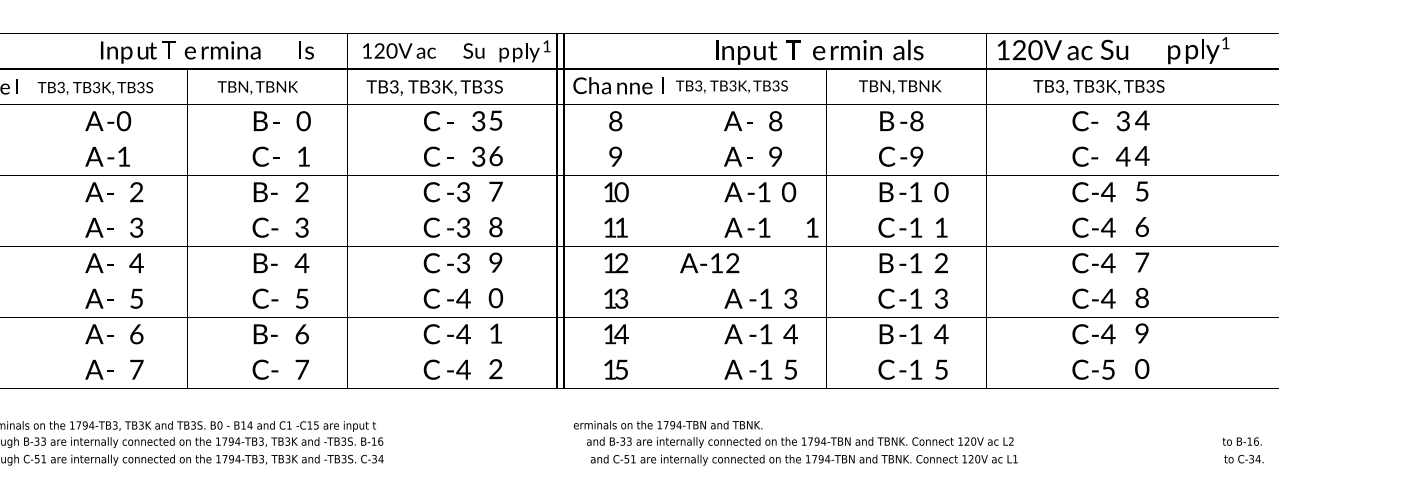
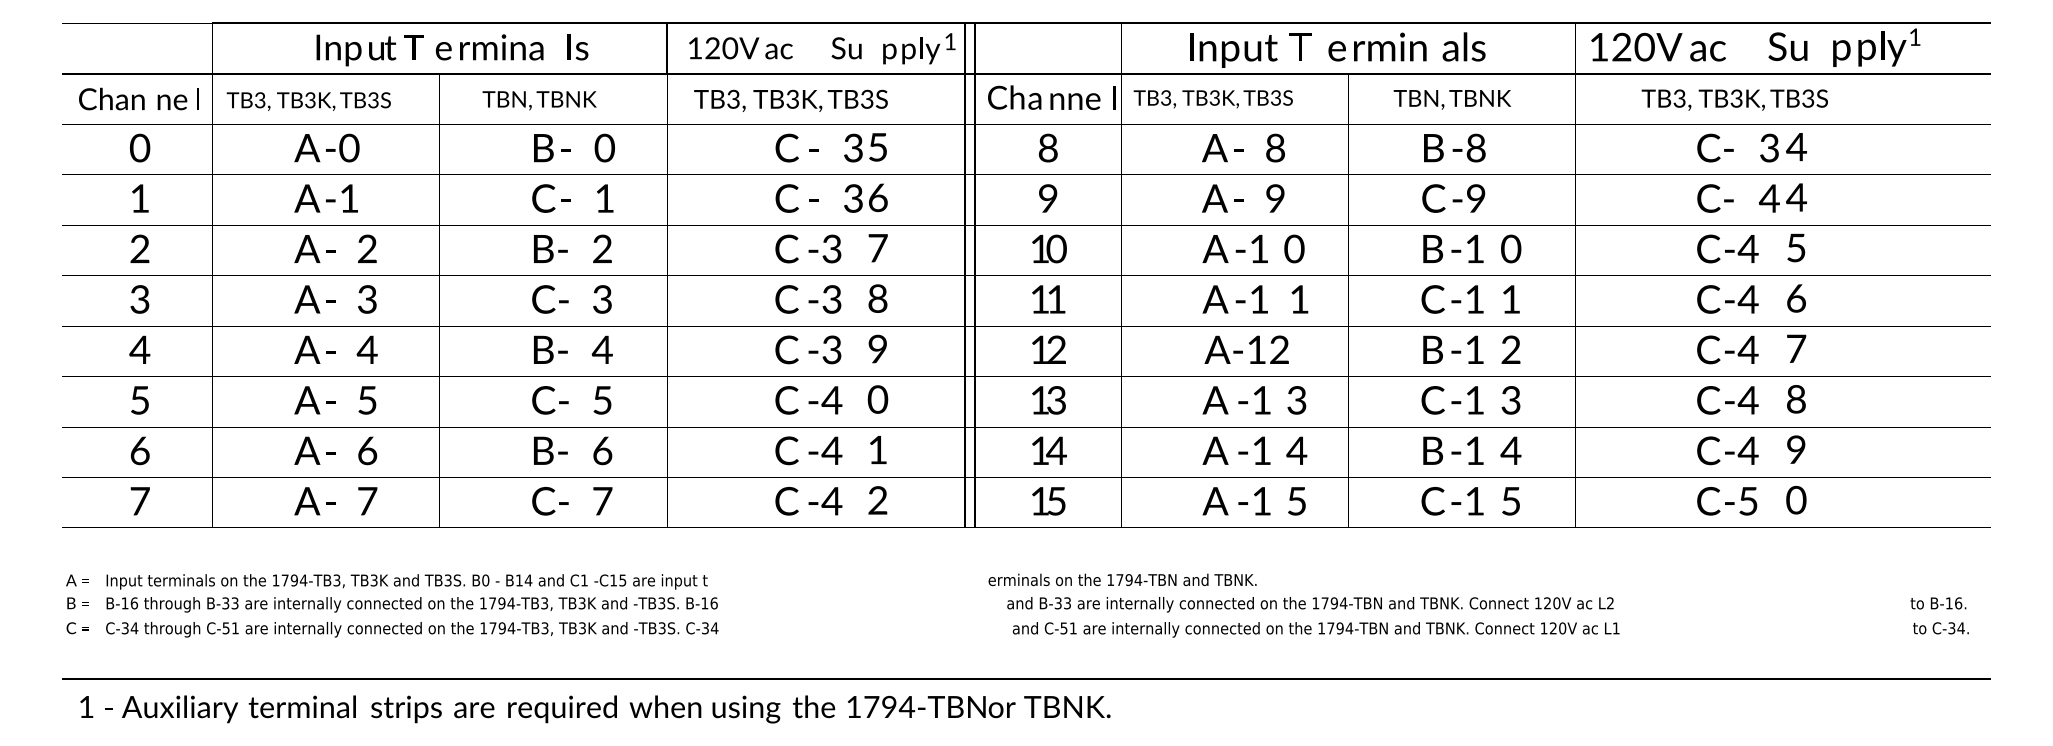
text: (1114, 49) -> (1787, 46), moved
text: (306, 50) -> (577, 47), moved
text: (812, 227) -> (1299, 299), moved
text: (709, 262) -> (1246, 349), moved

